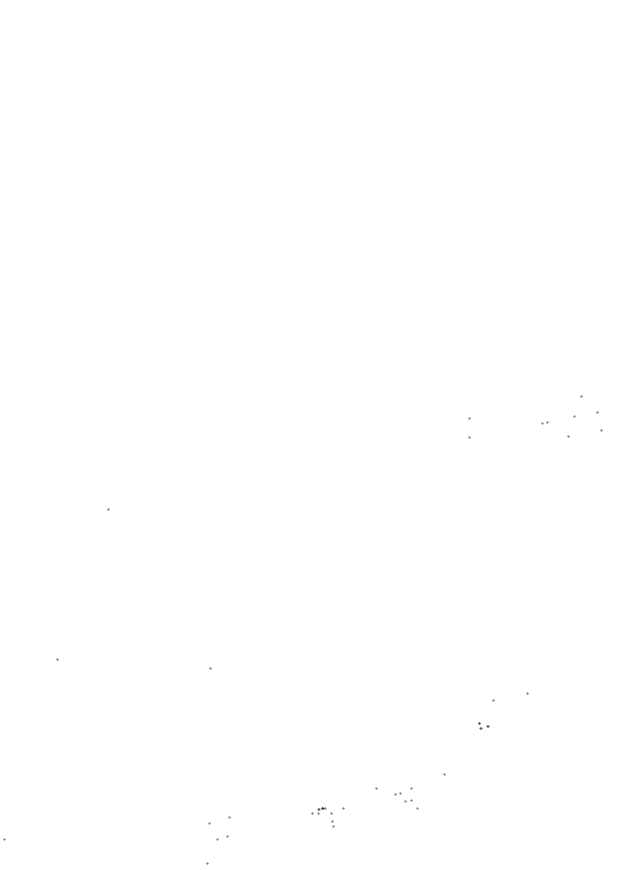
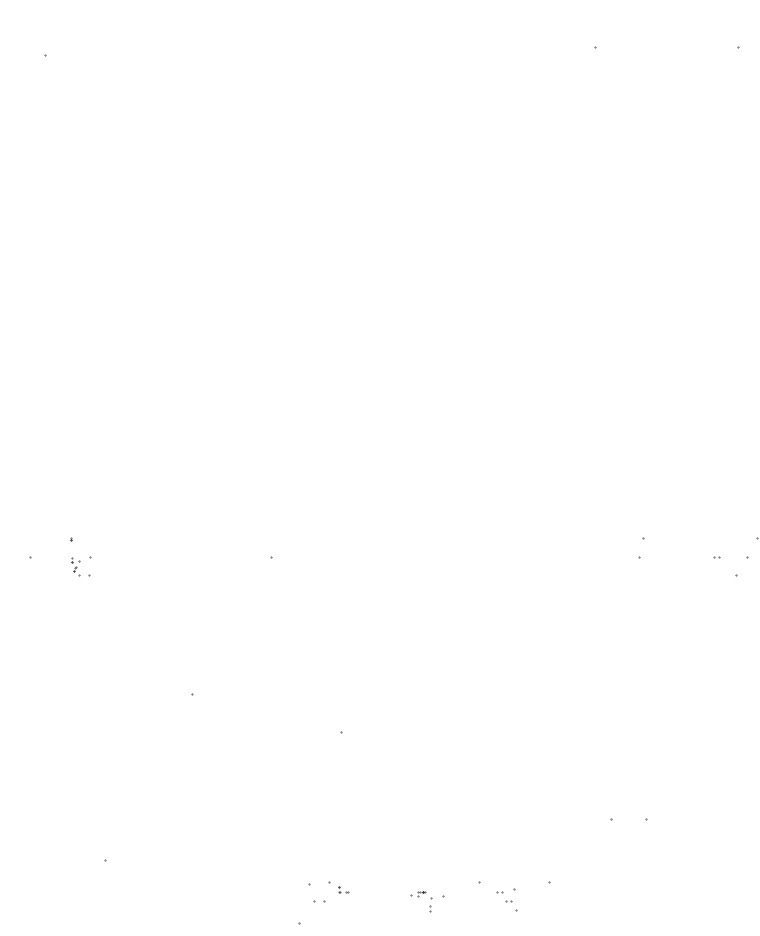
part: (483, 724) -> (343, 889), moved

